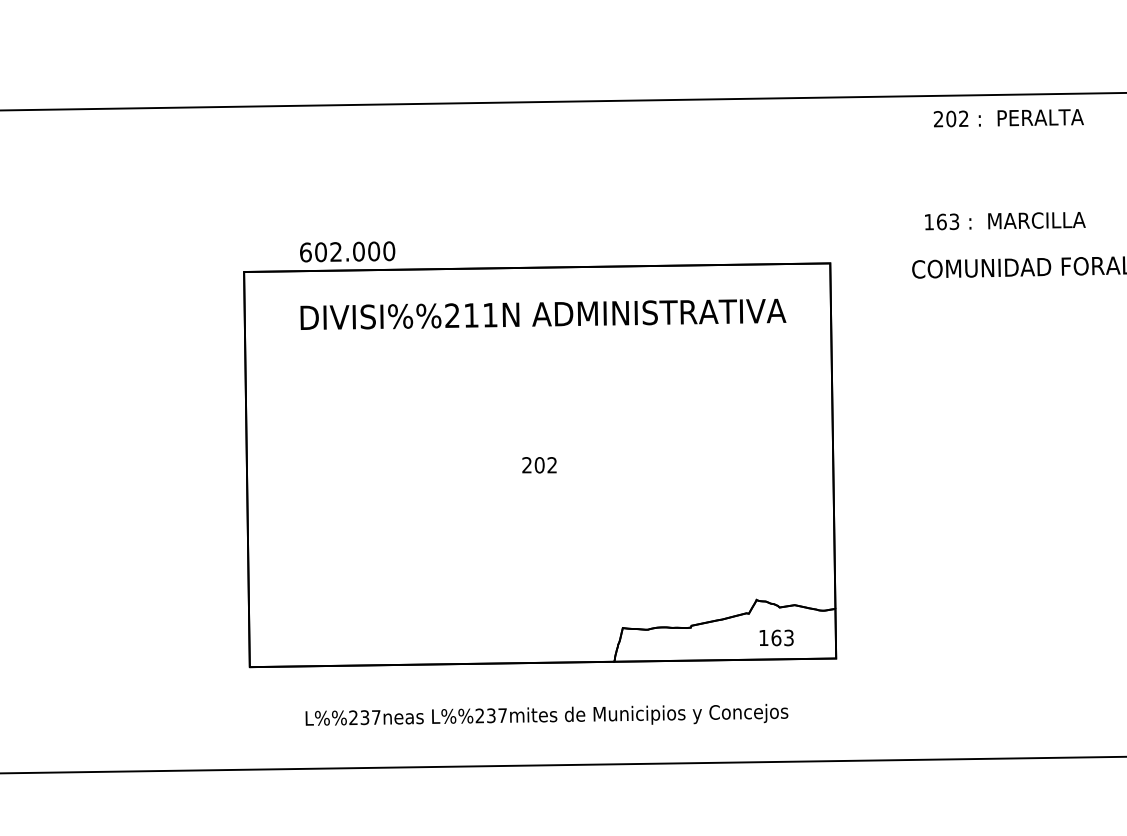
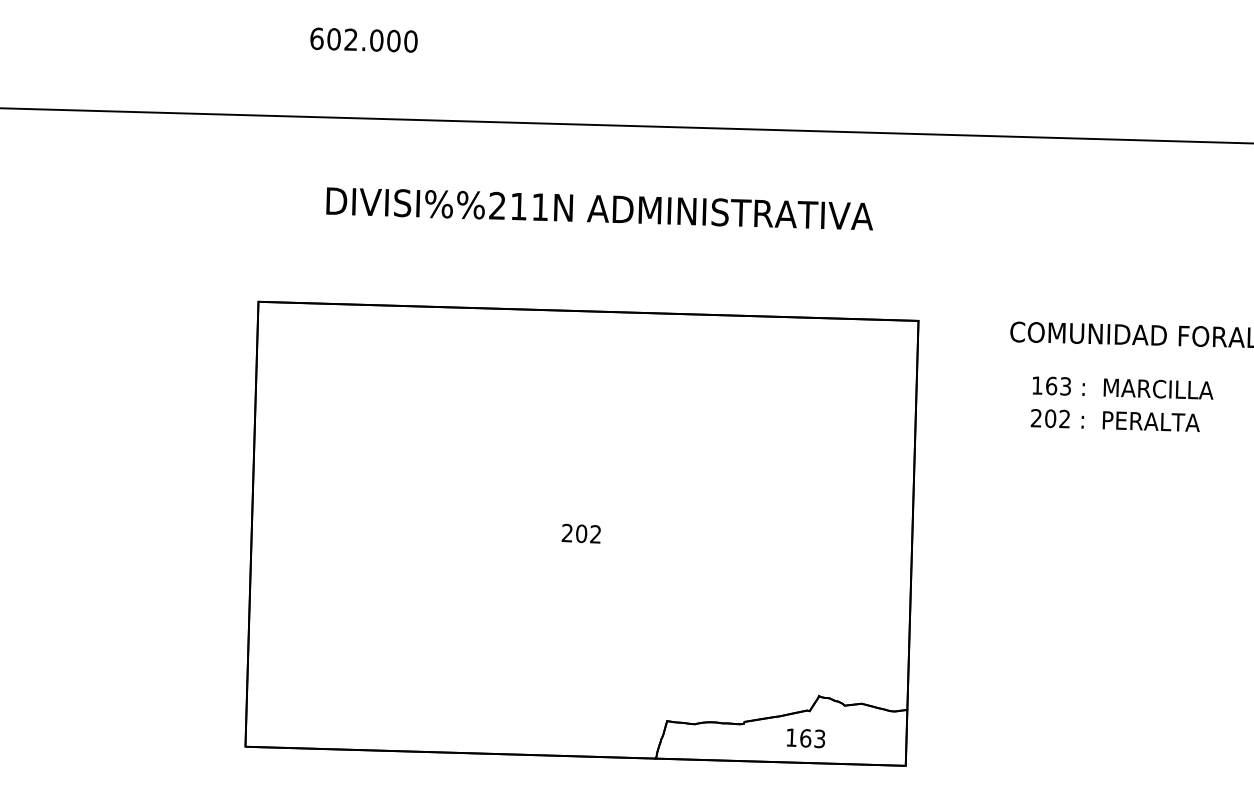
text: (1008, 118) -> (1115, 420), moved
text: (1005, 221) -> (1123, 388), moved
text: (347, 251) -> (363, 39), moved
text: (543, 313) -> (600, 207), moved
text: (776, 637) -> (805, 737), moved

